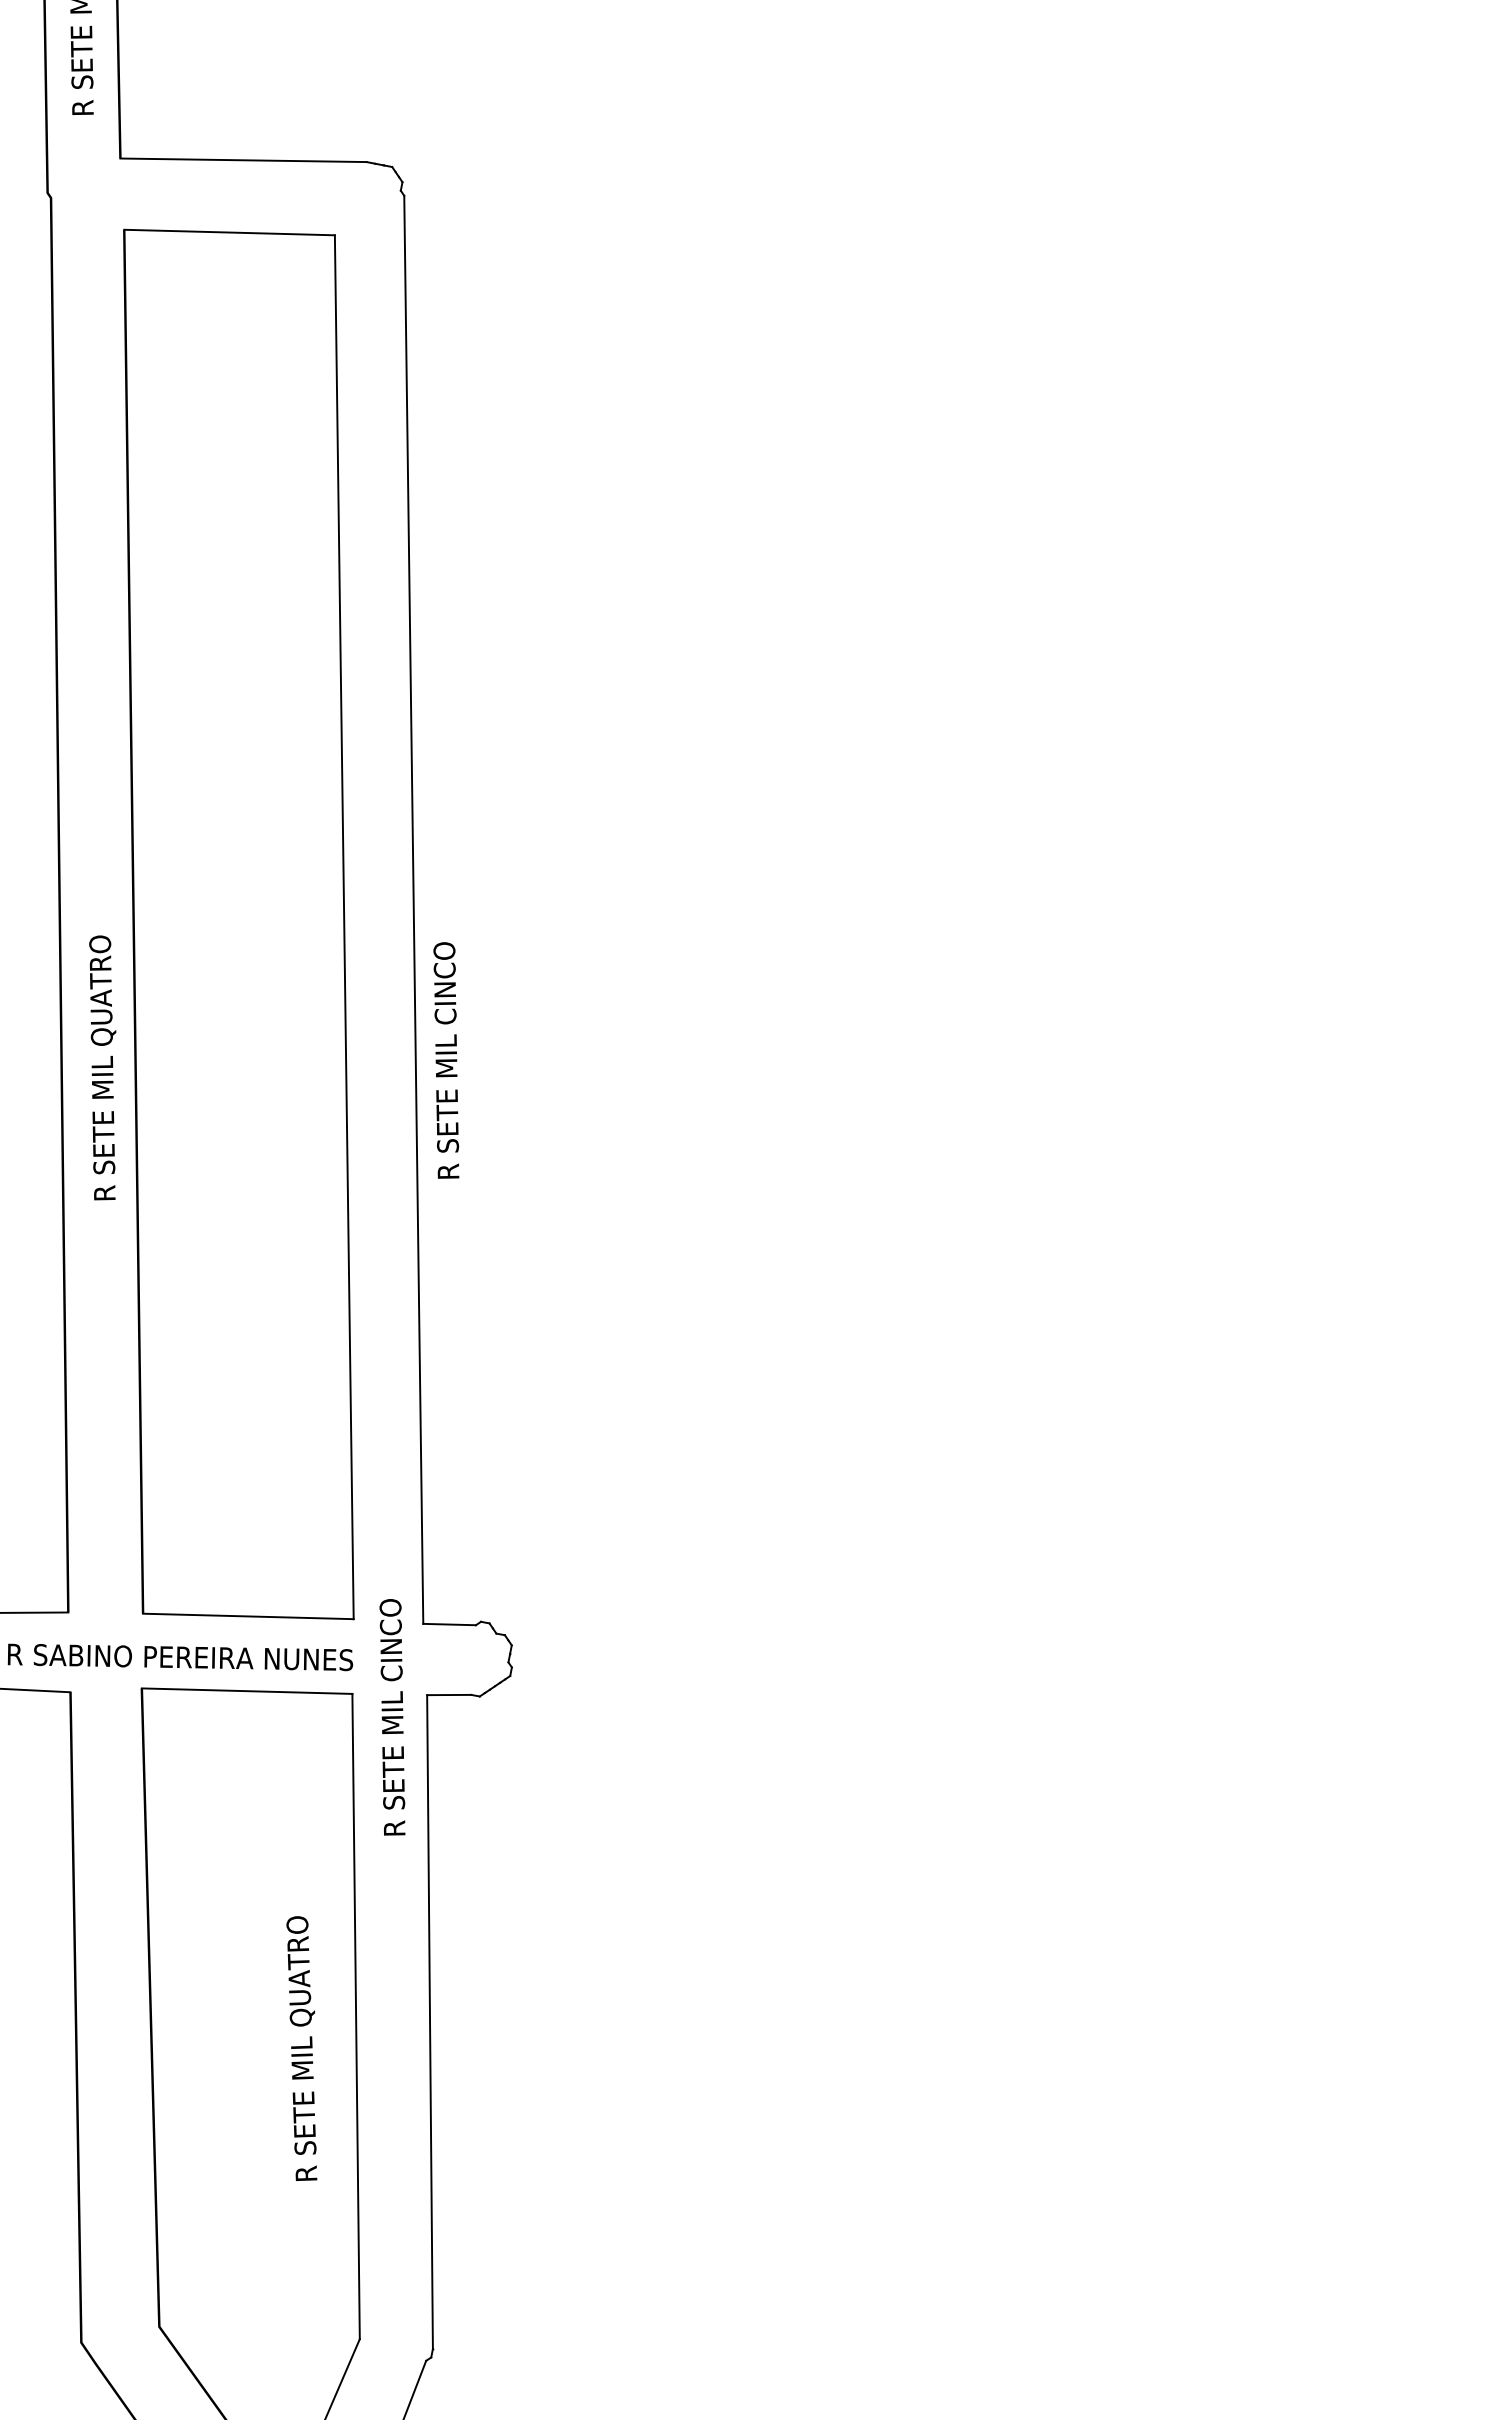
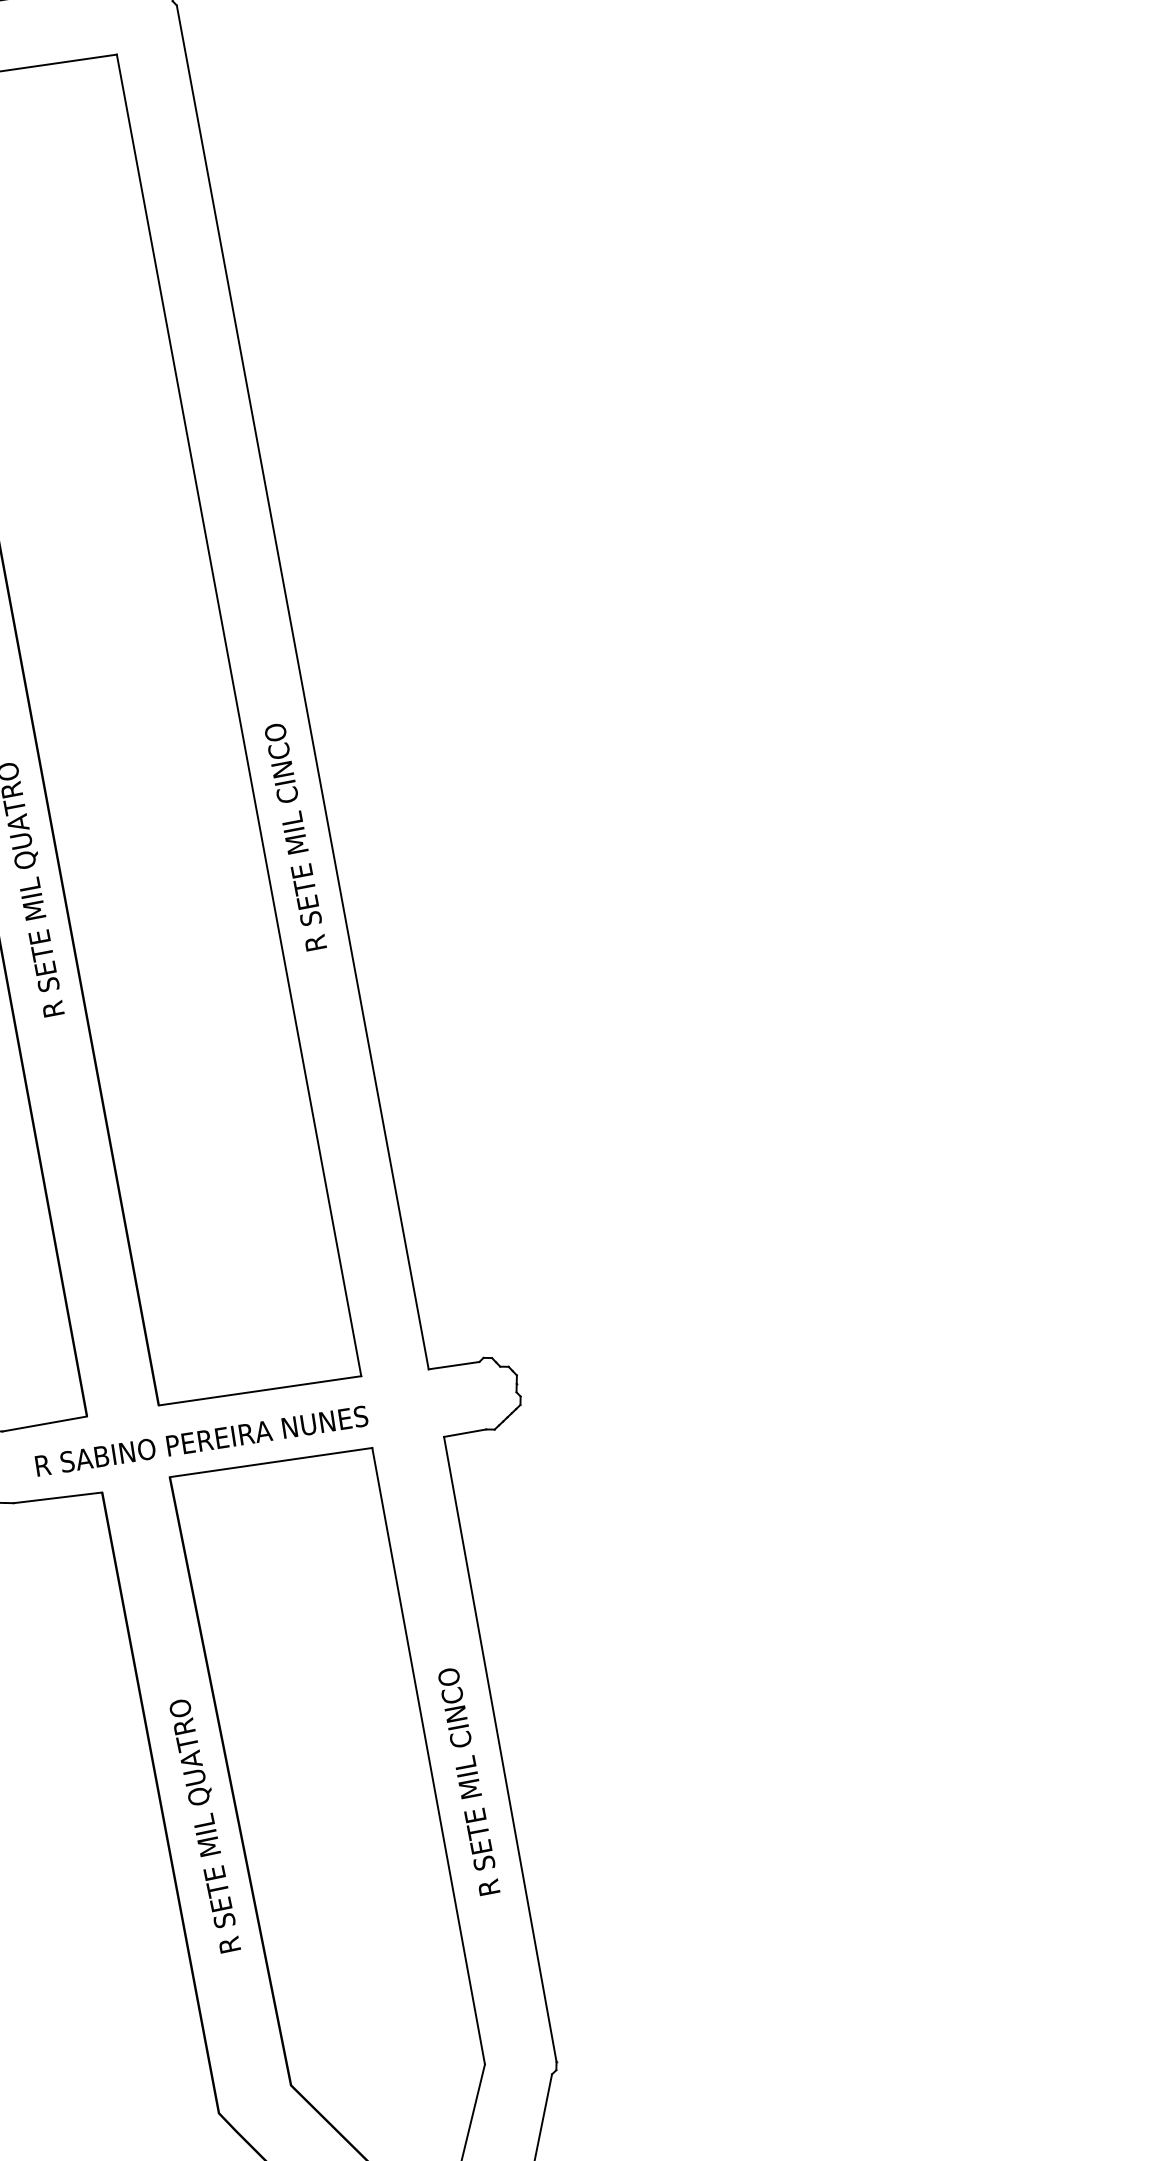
text: (446, 1060) -> (295, 837), moved
text: (392, 1717) -> (468, 1781), moved
text: (301, 2048) -> (204, 1825), moved

